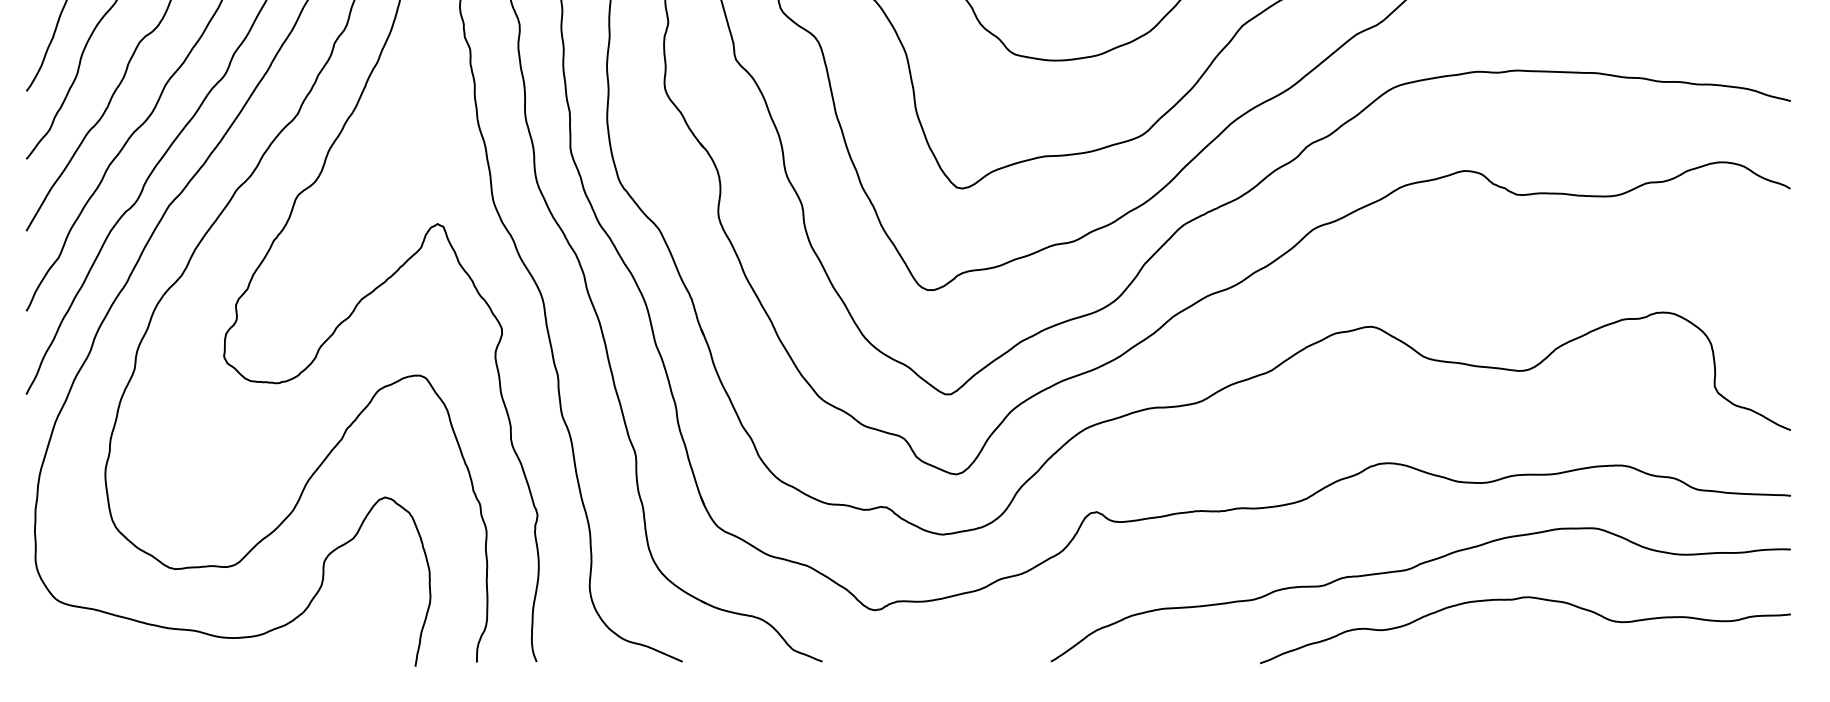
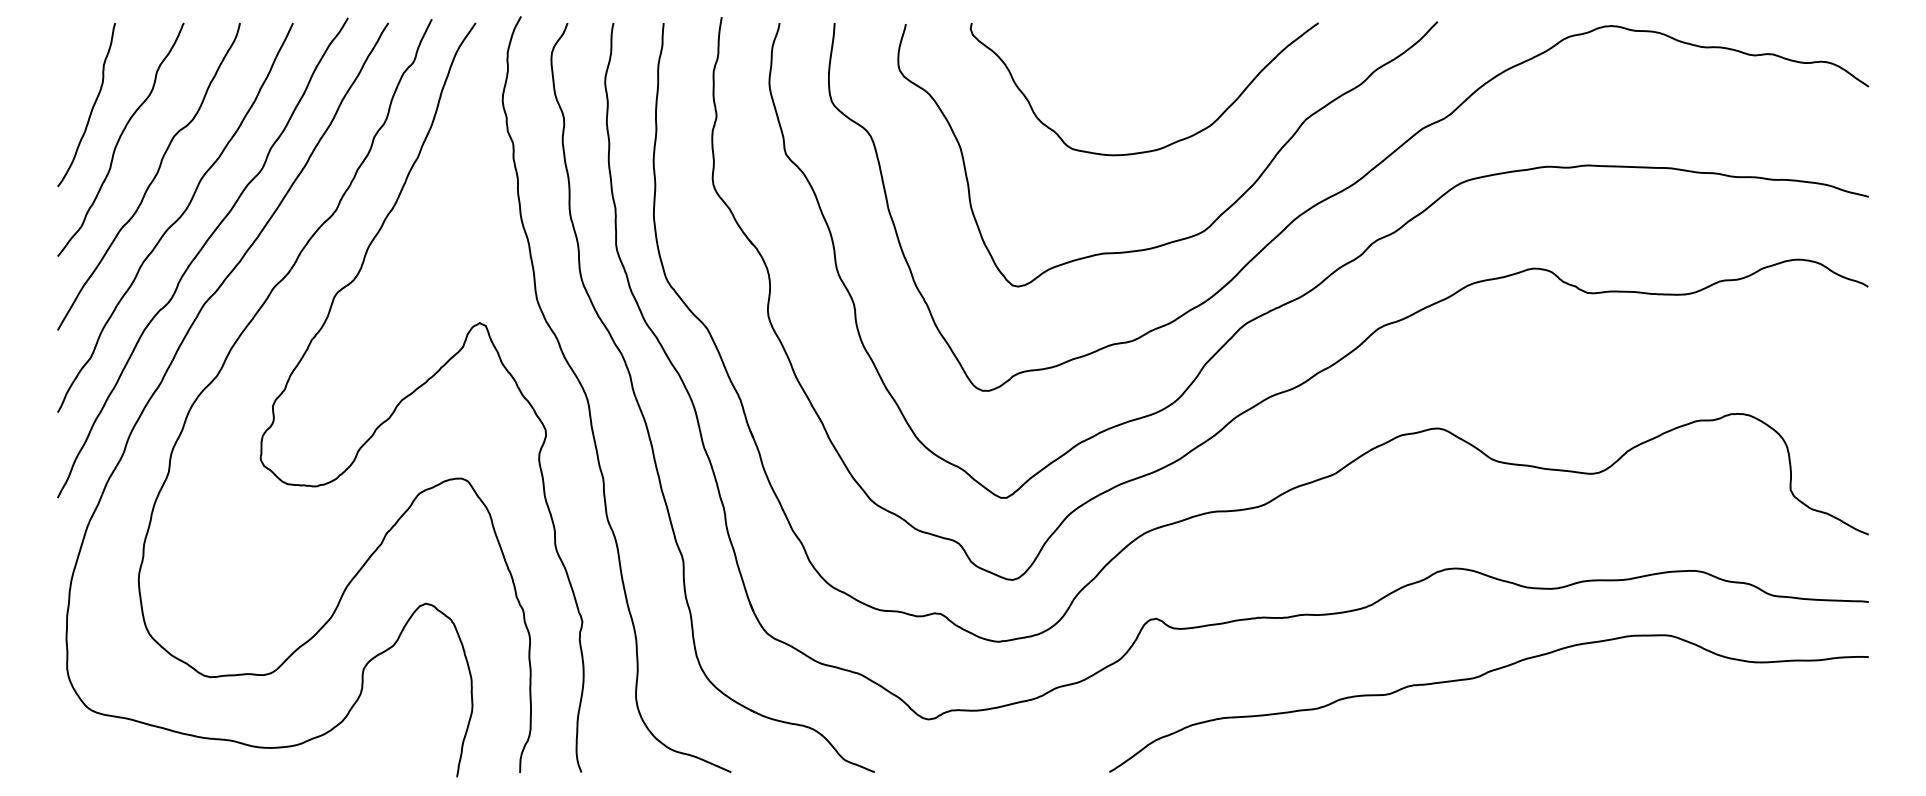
curve: (1518, 599) -> (1589, 708), removed

